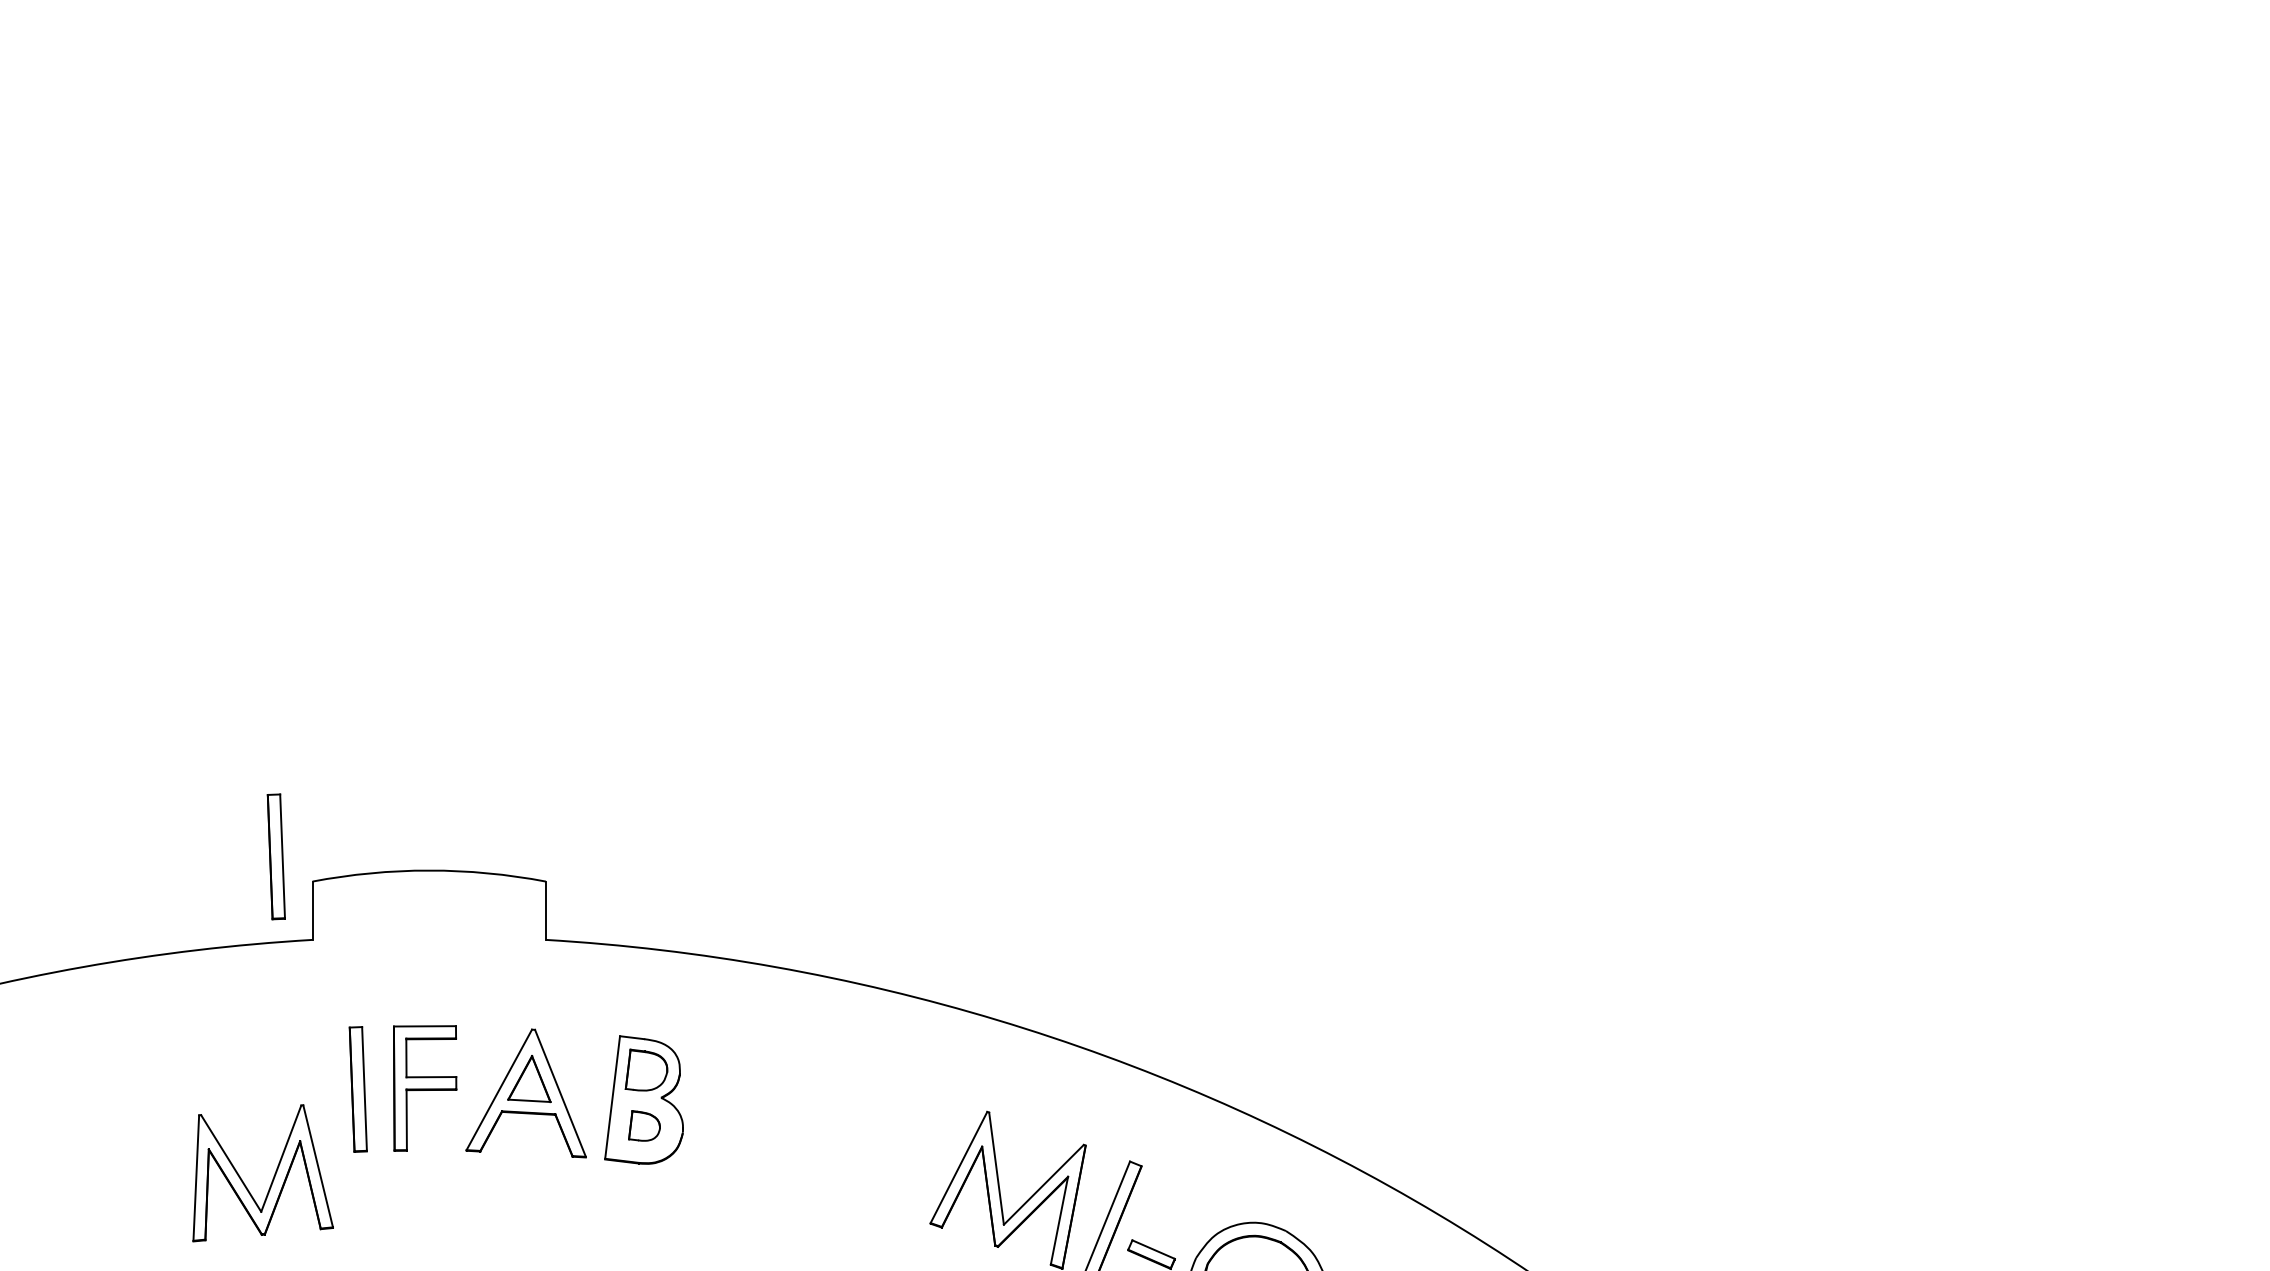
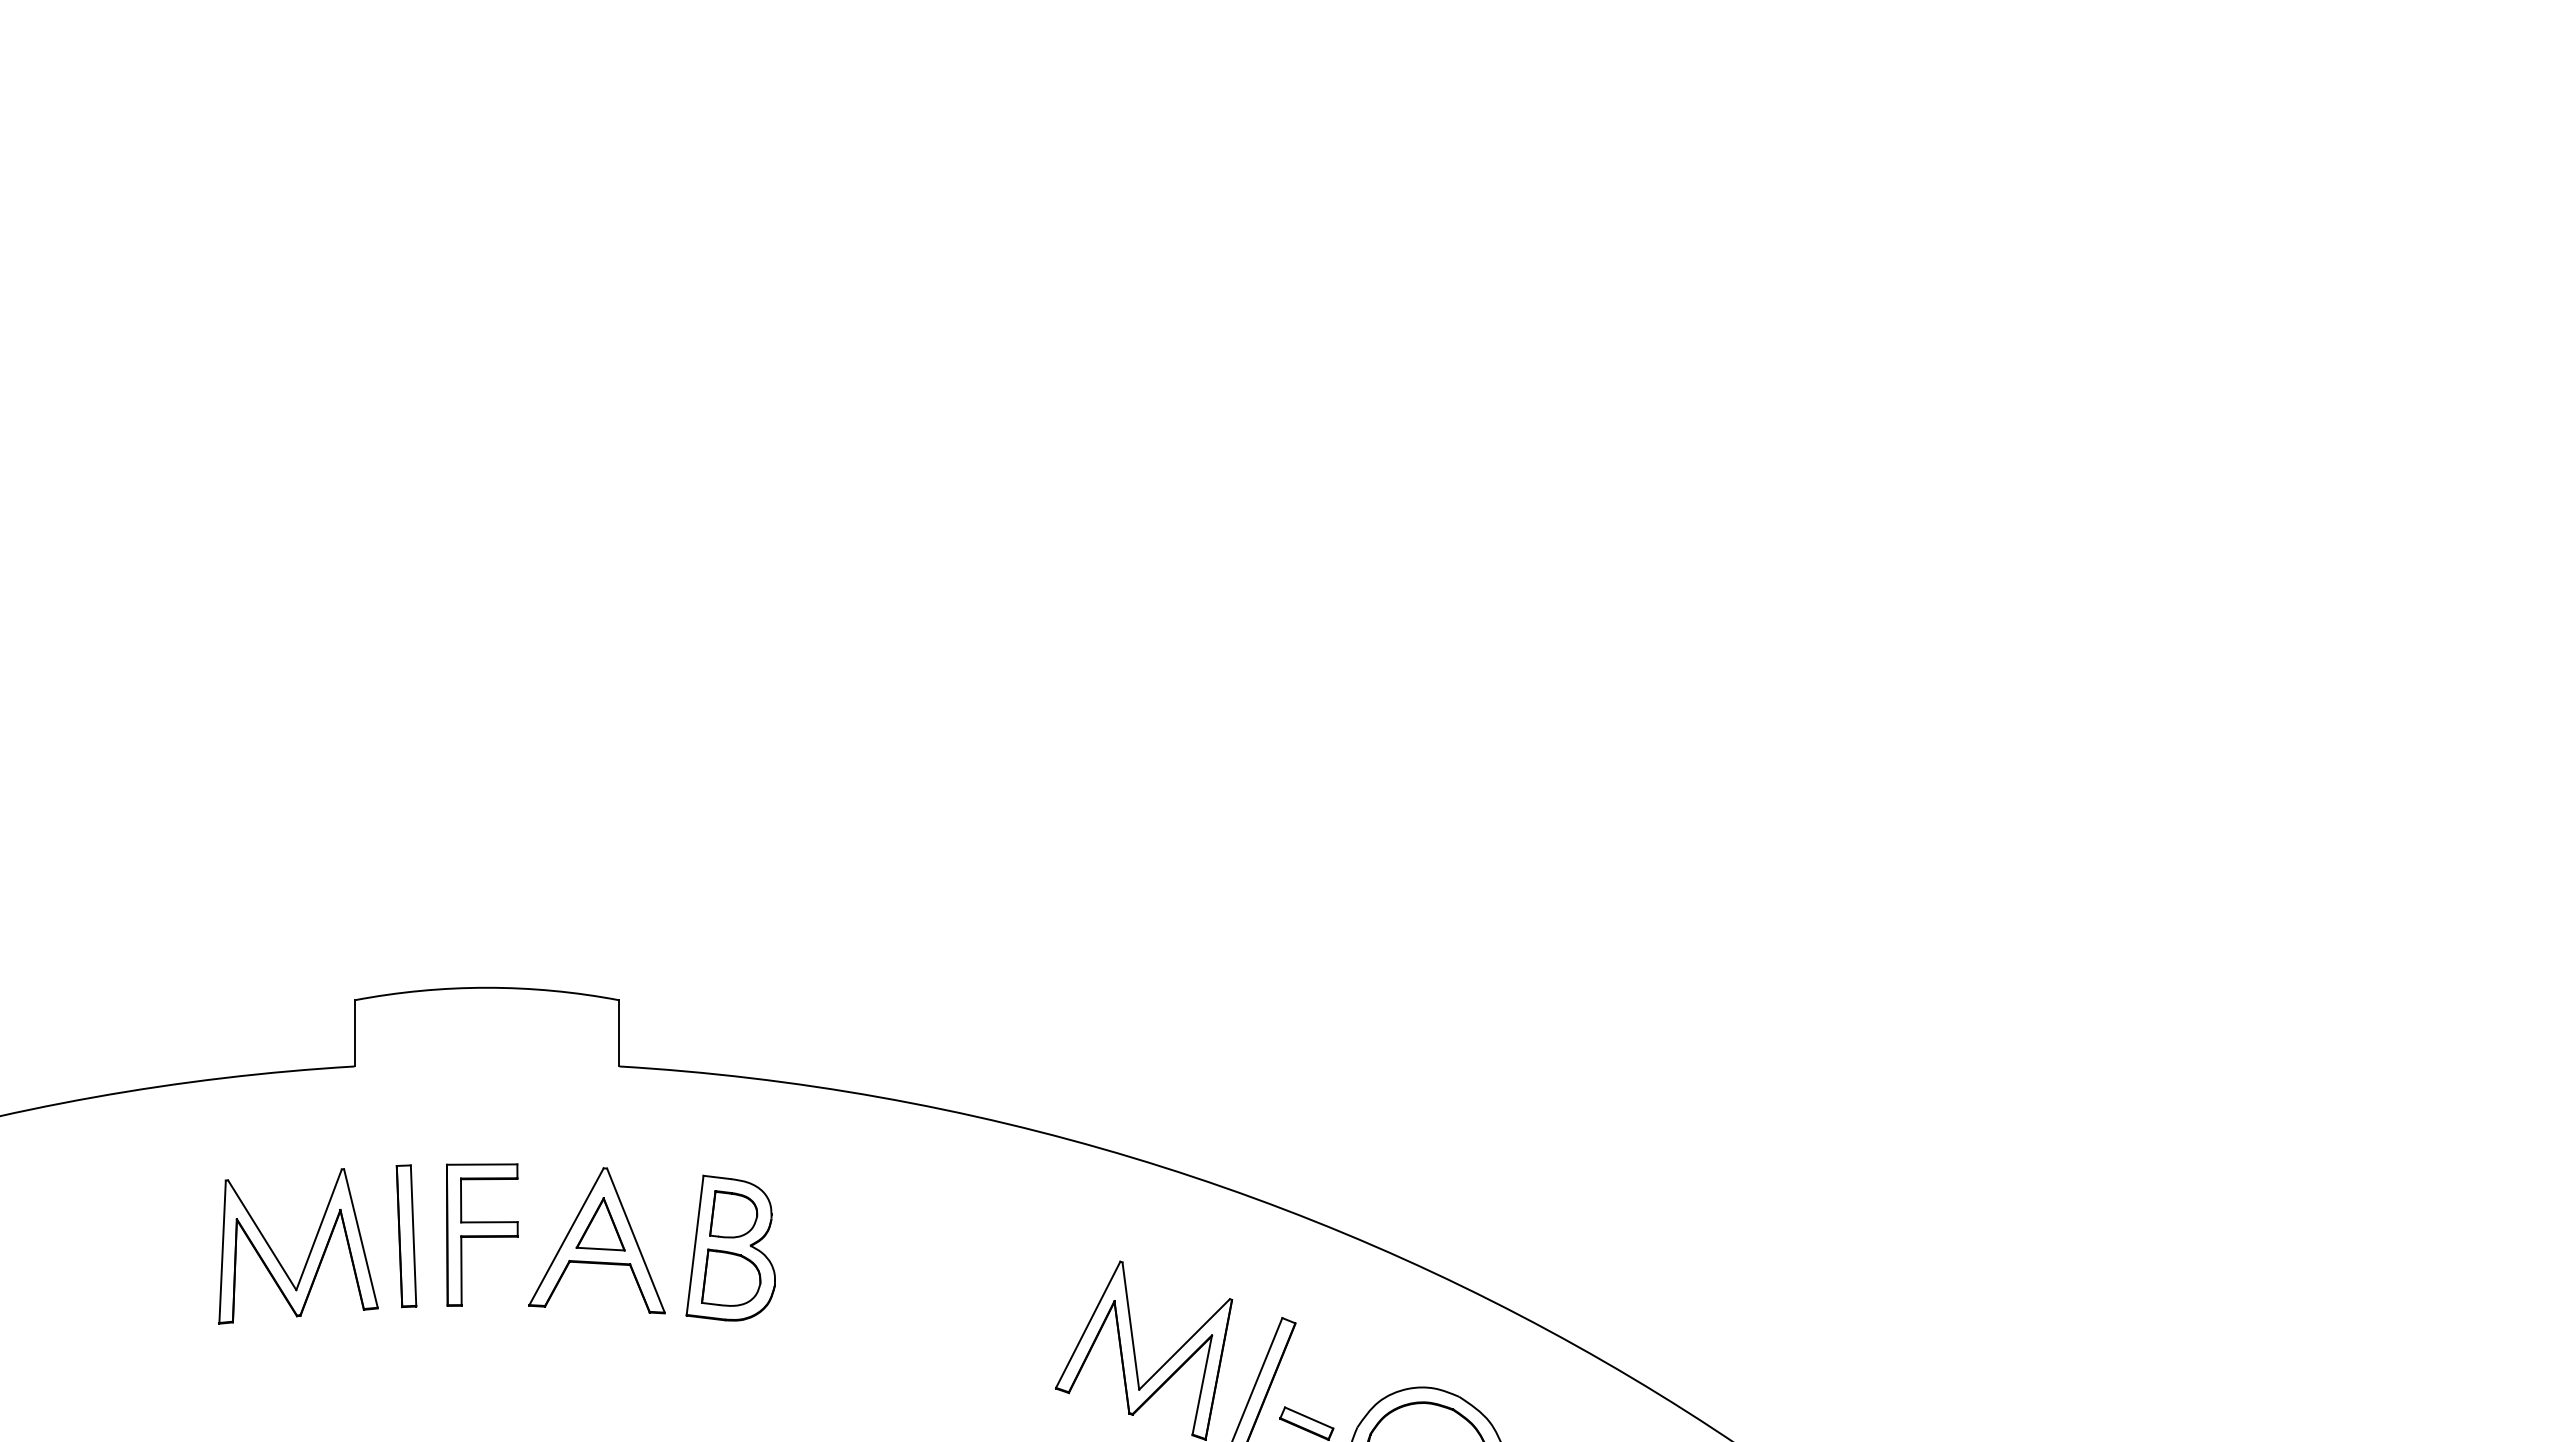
part: (276, 857) -> (313, 972), removed
part: (644, 1125) -> (731, 1277), size x1.67
part: (272, 1177) -> (309, 1251), moved

